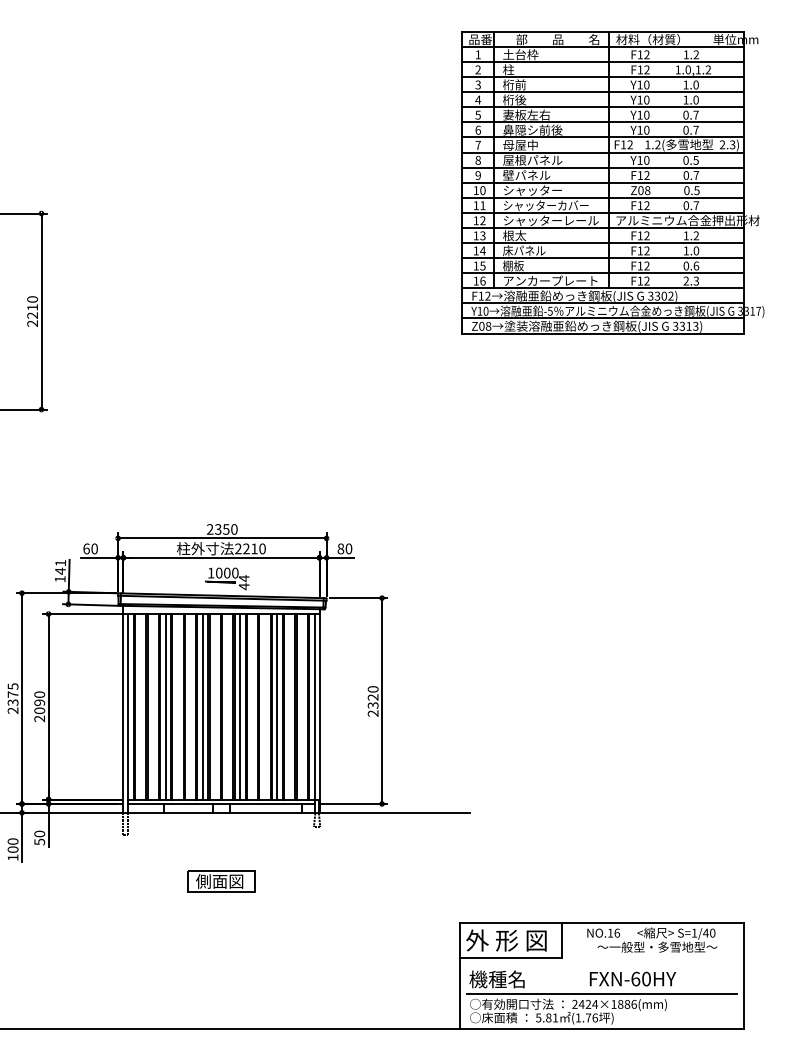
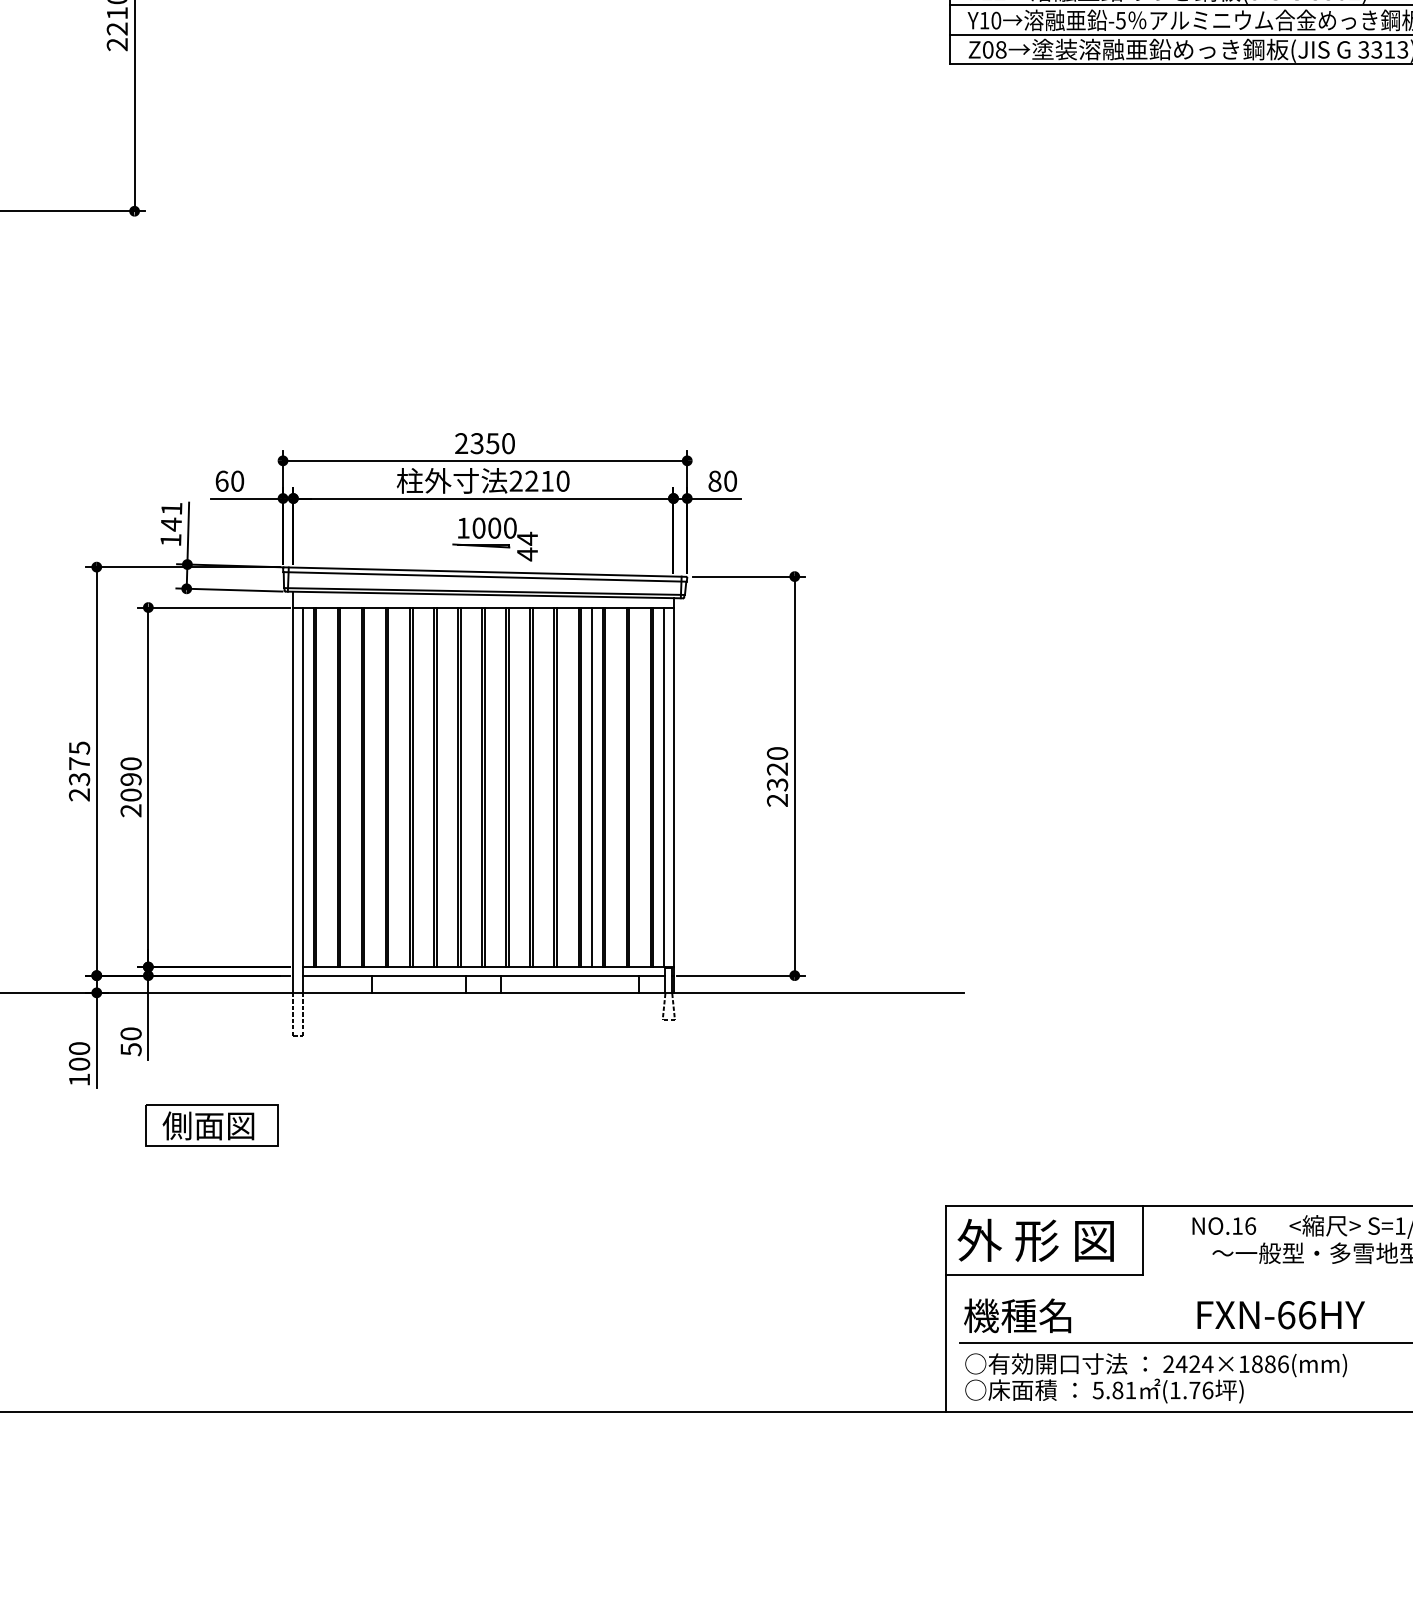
line: (165, 706) -> (374, 786), removed
line: (202, 706) -> (446, 786), removed
line: (240, 706) -> (520, 786), removed
part: (221, 881) -> (212, 1125), moved
text: (646, 978) -> (1307, 1313), FXN-60HY -> FXN-66HY

